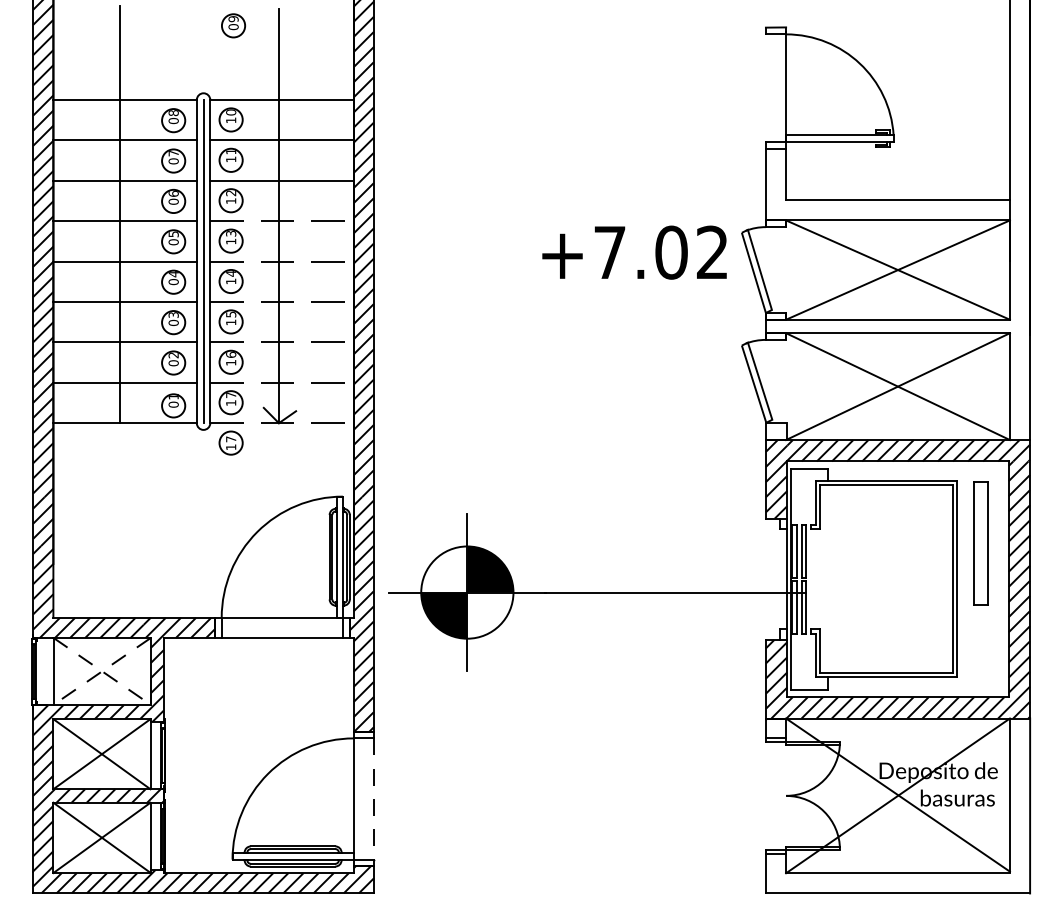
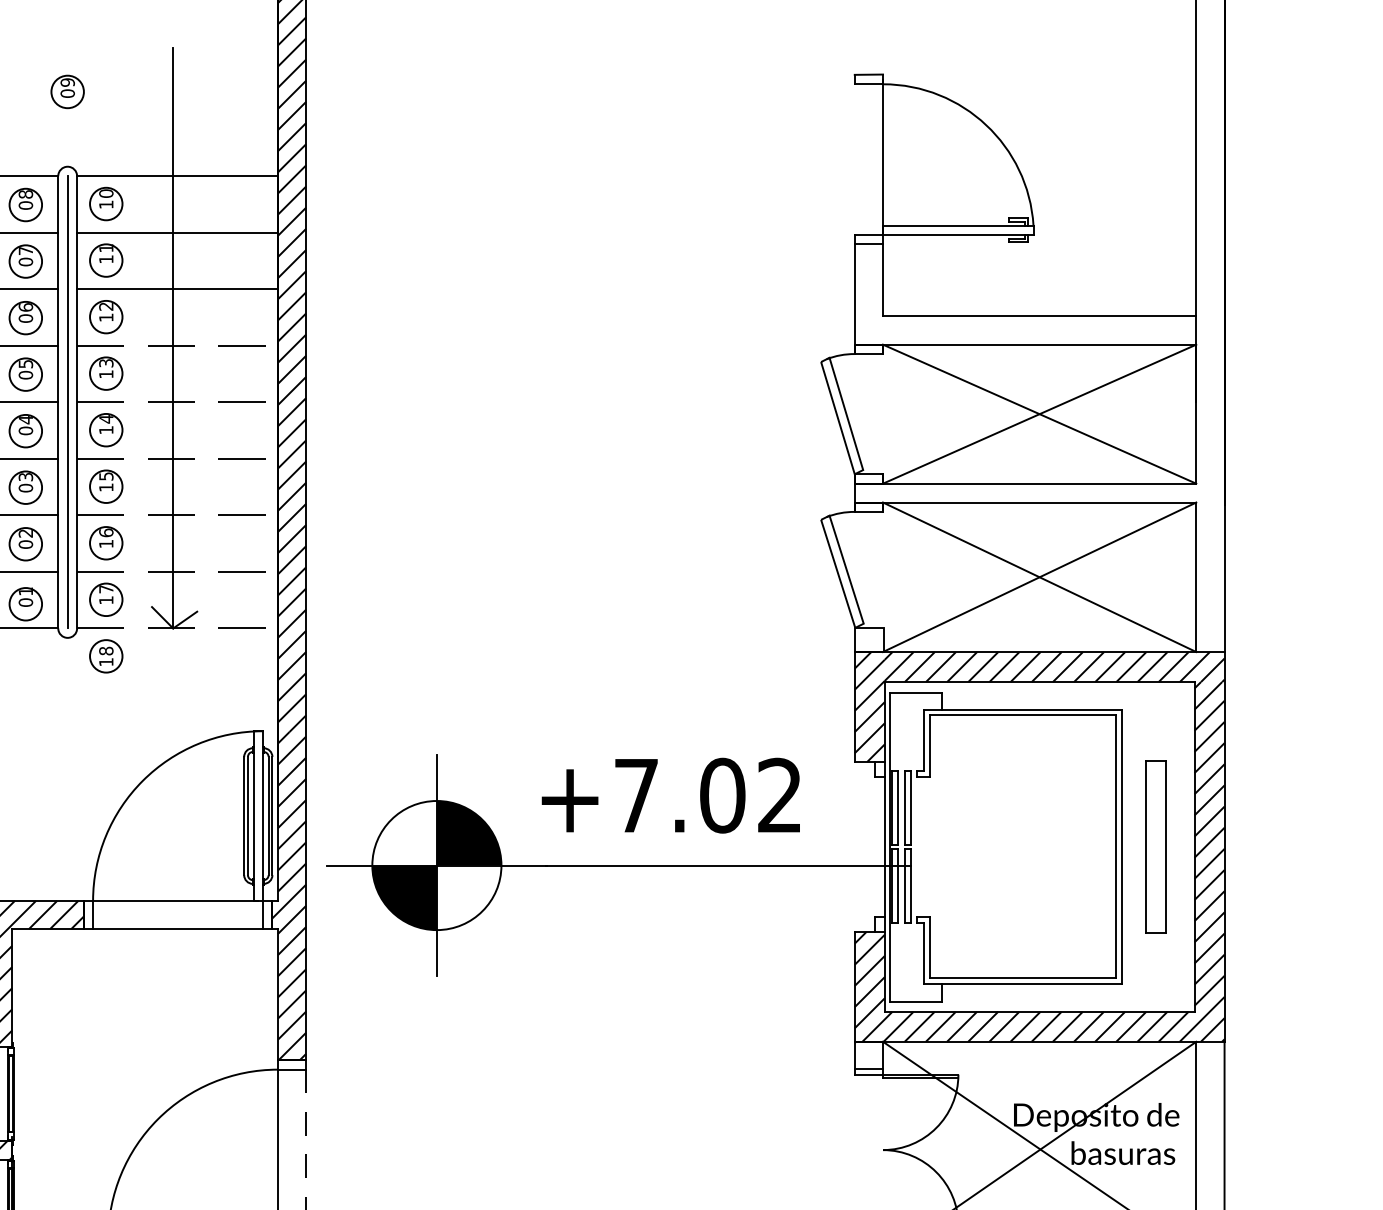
part: (233, 25) -> (67, 91), moved
text: (634, 252) -> (670, 795), moved
text: (231, 439) -> (106, 651), 17 -> 18
part: (980, 543) -> (1155, 847), moved

